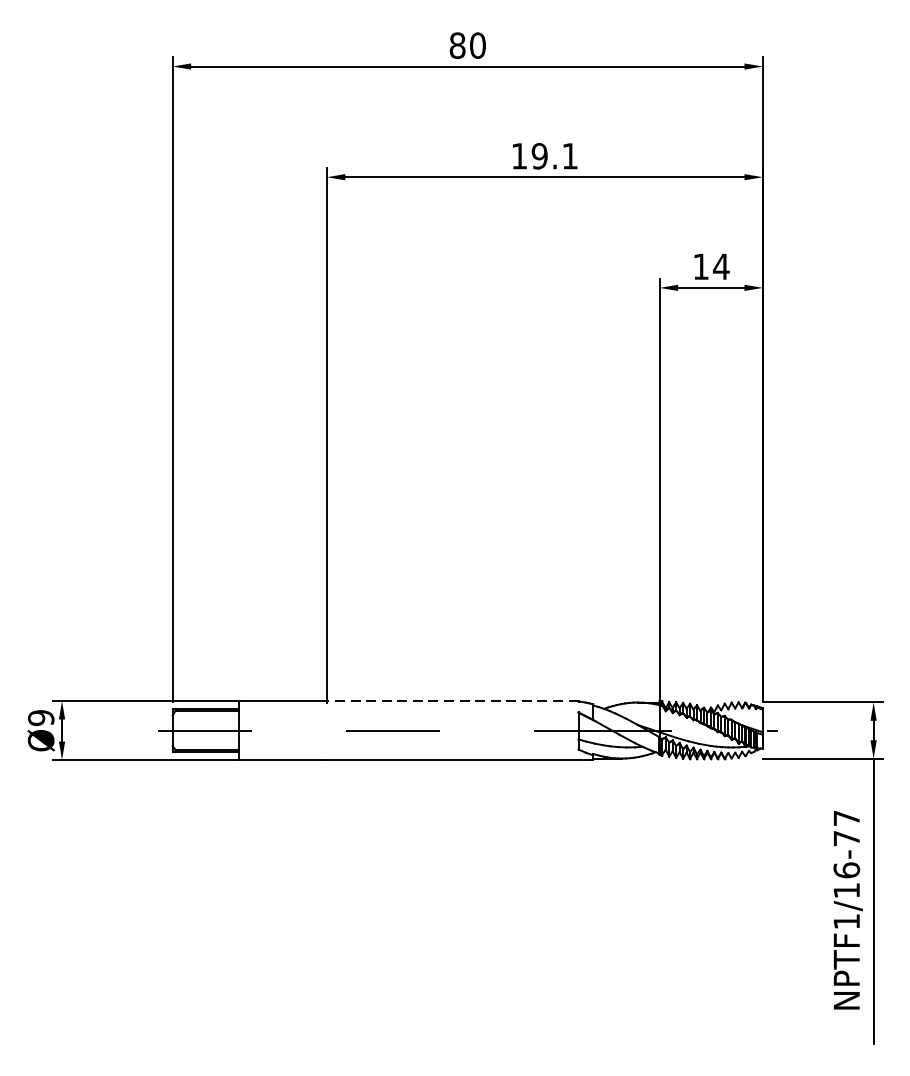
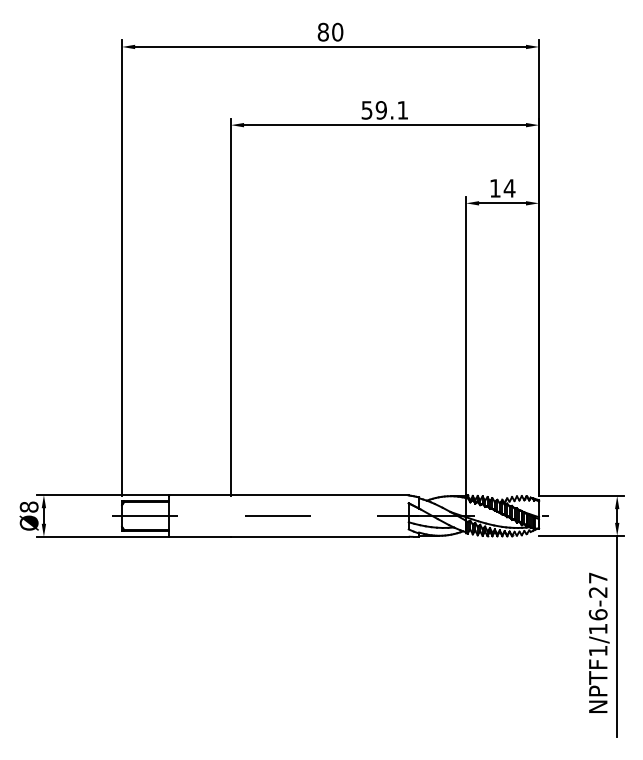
text: (518, 156) -> (366, 110), 19.1 -> 59.1
line: (452, 701) -> (319, 495), dashed -> solid
text: (41, 717) -> (29, 506), Ø9 -> Ø8
text: (845, 838) -> (597, 592), NPTF1/16-77 -> NPTF1/16-27

